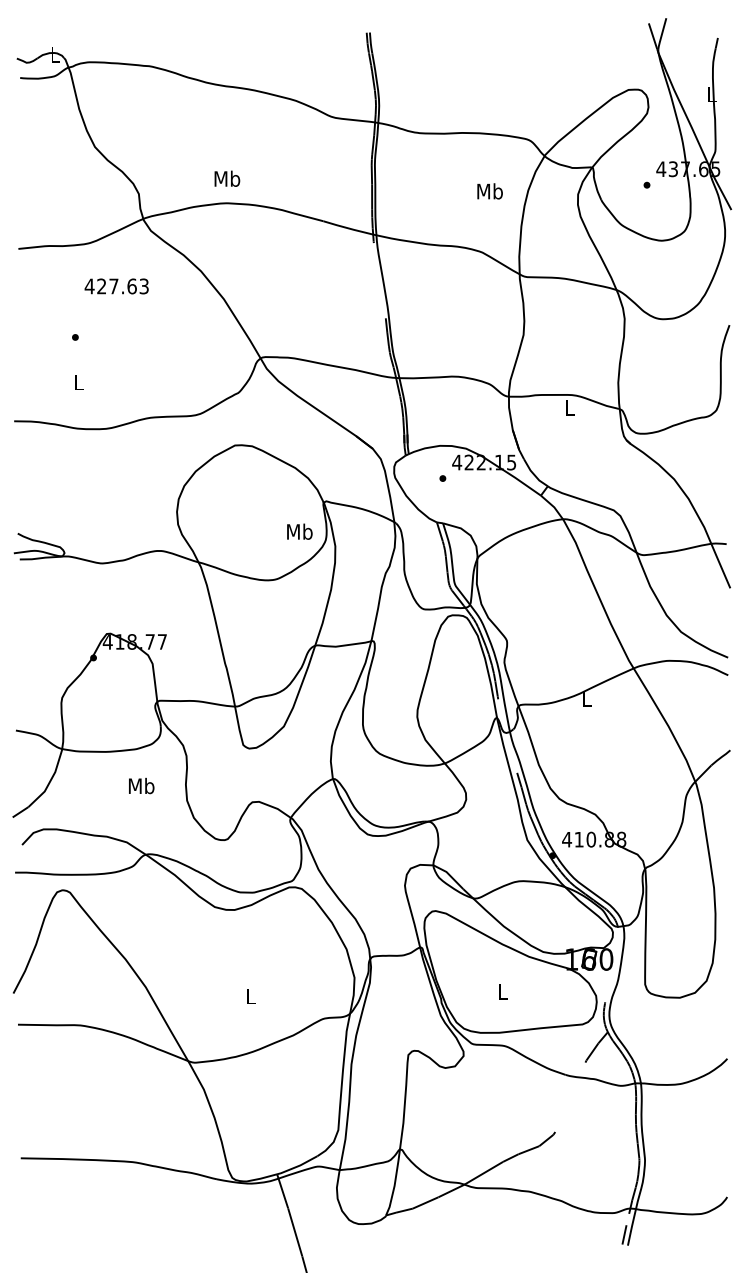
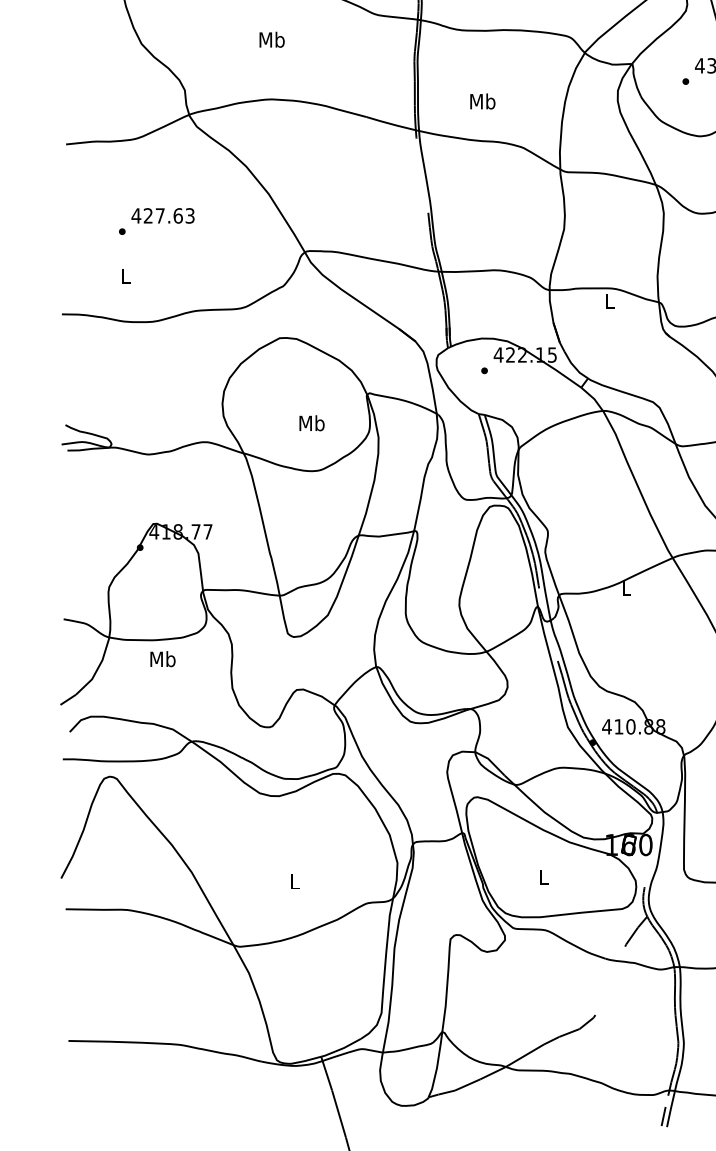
text: (227, 178) -> (272, 39), moved
text: (489, 191) -> (482, 101), moved
text: (116, 286) -> (162, 215), moved
text: (299, 531) -> (311, 423), moved
text: (141, 785) -> (162, 658), moved

